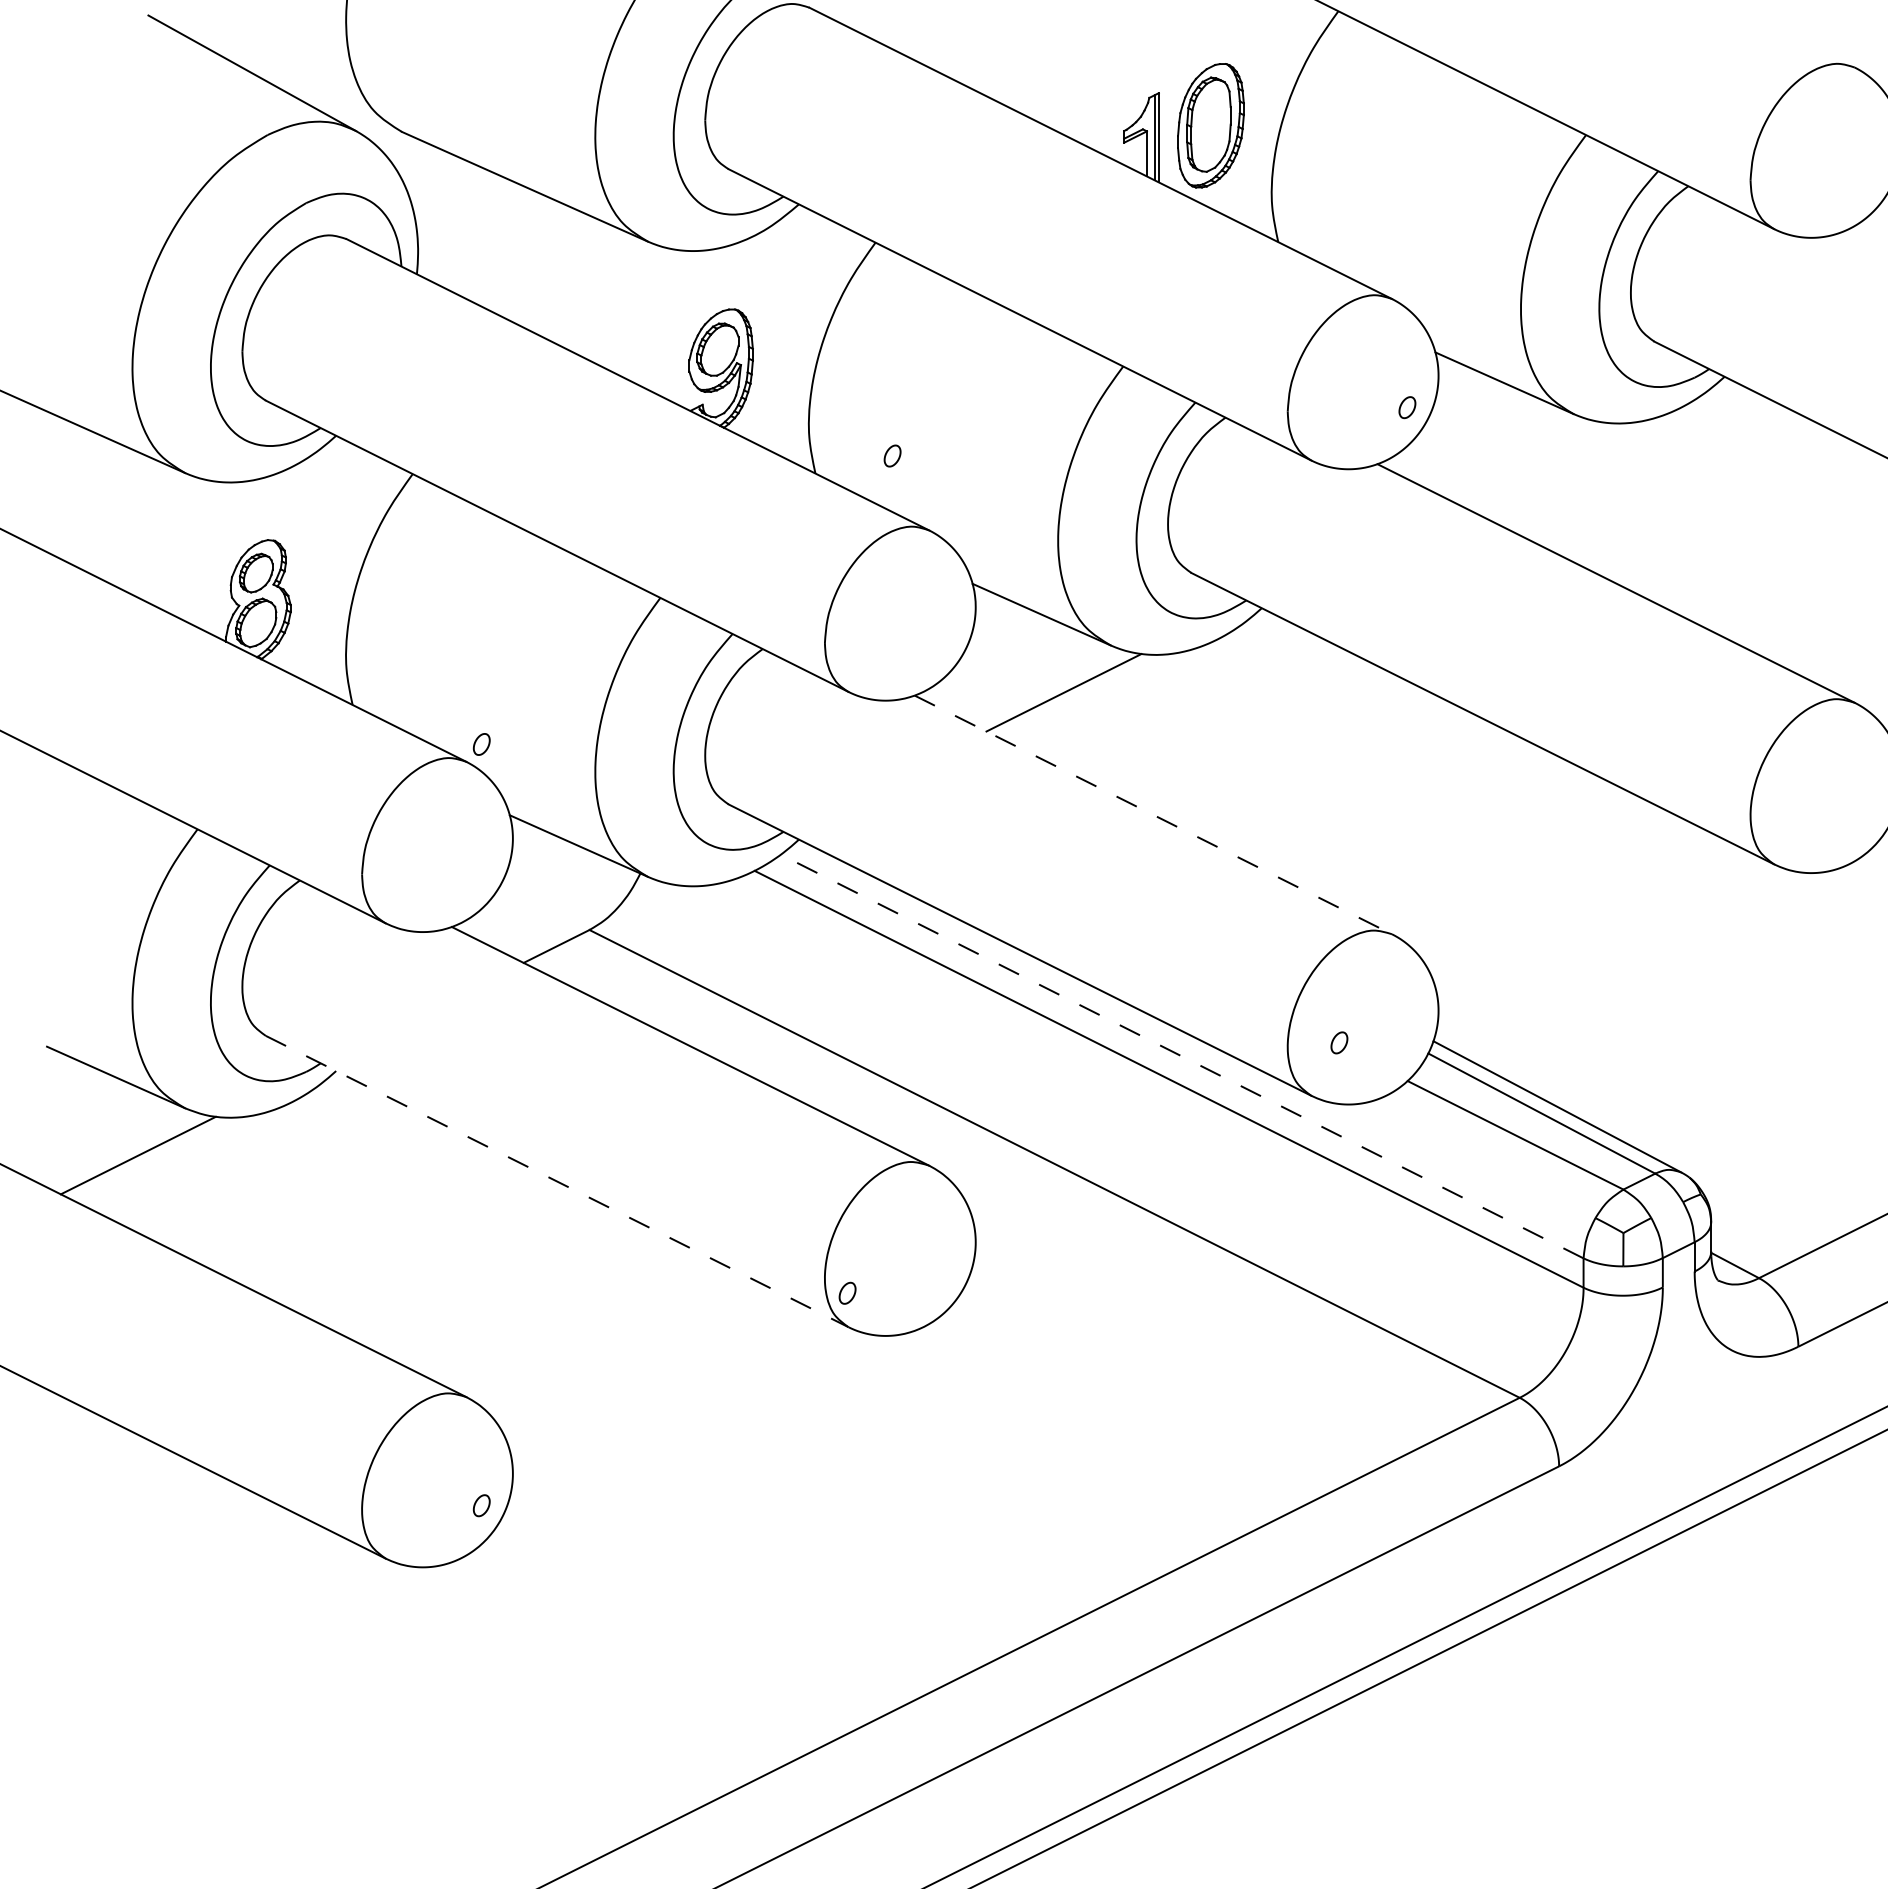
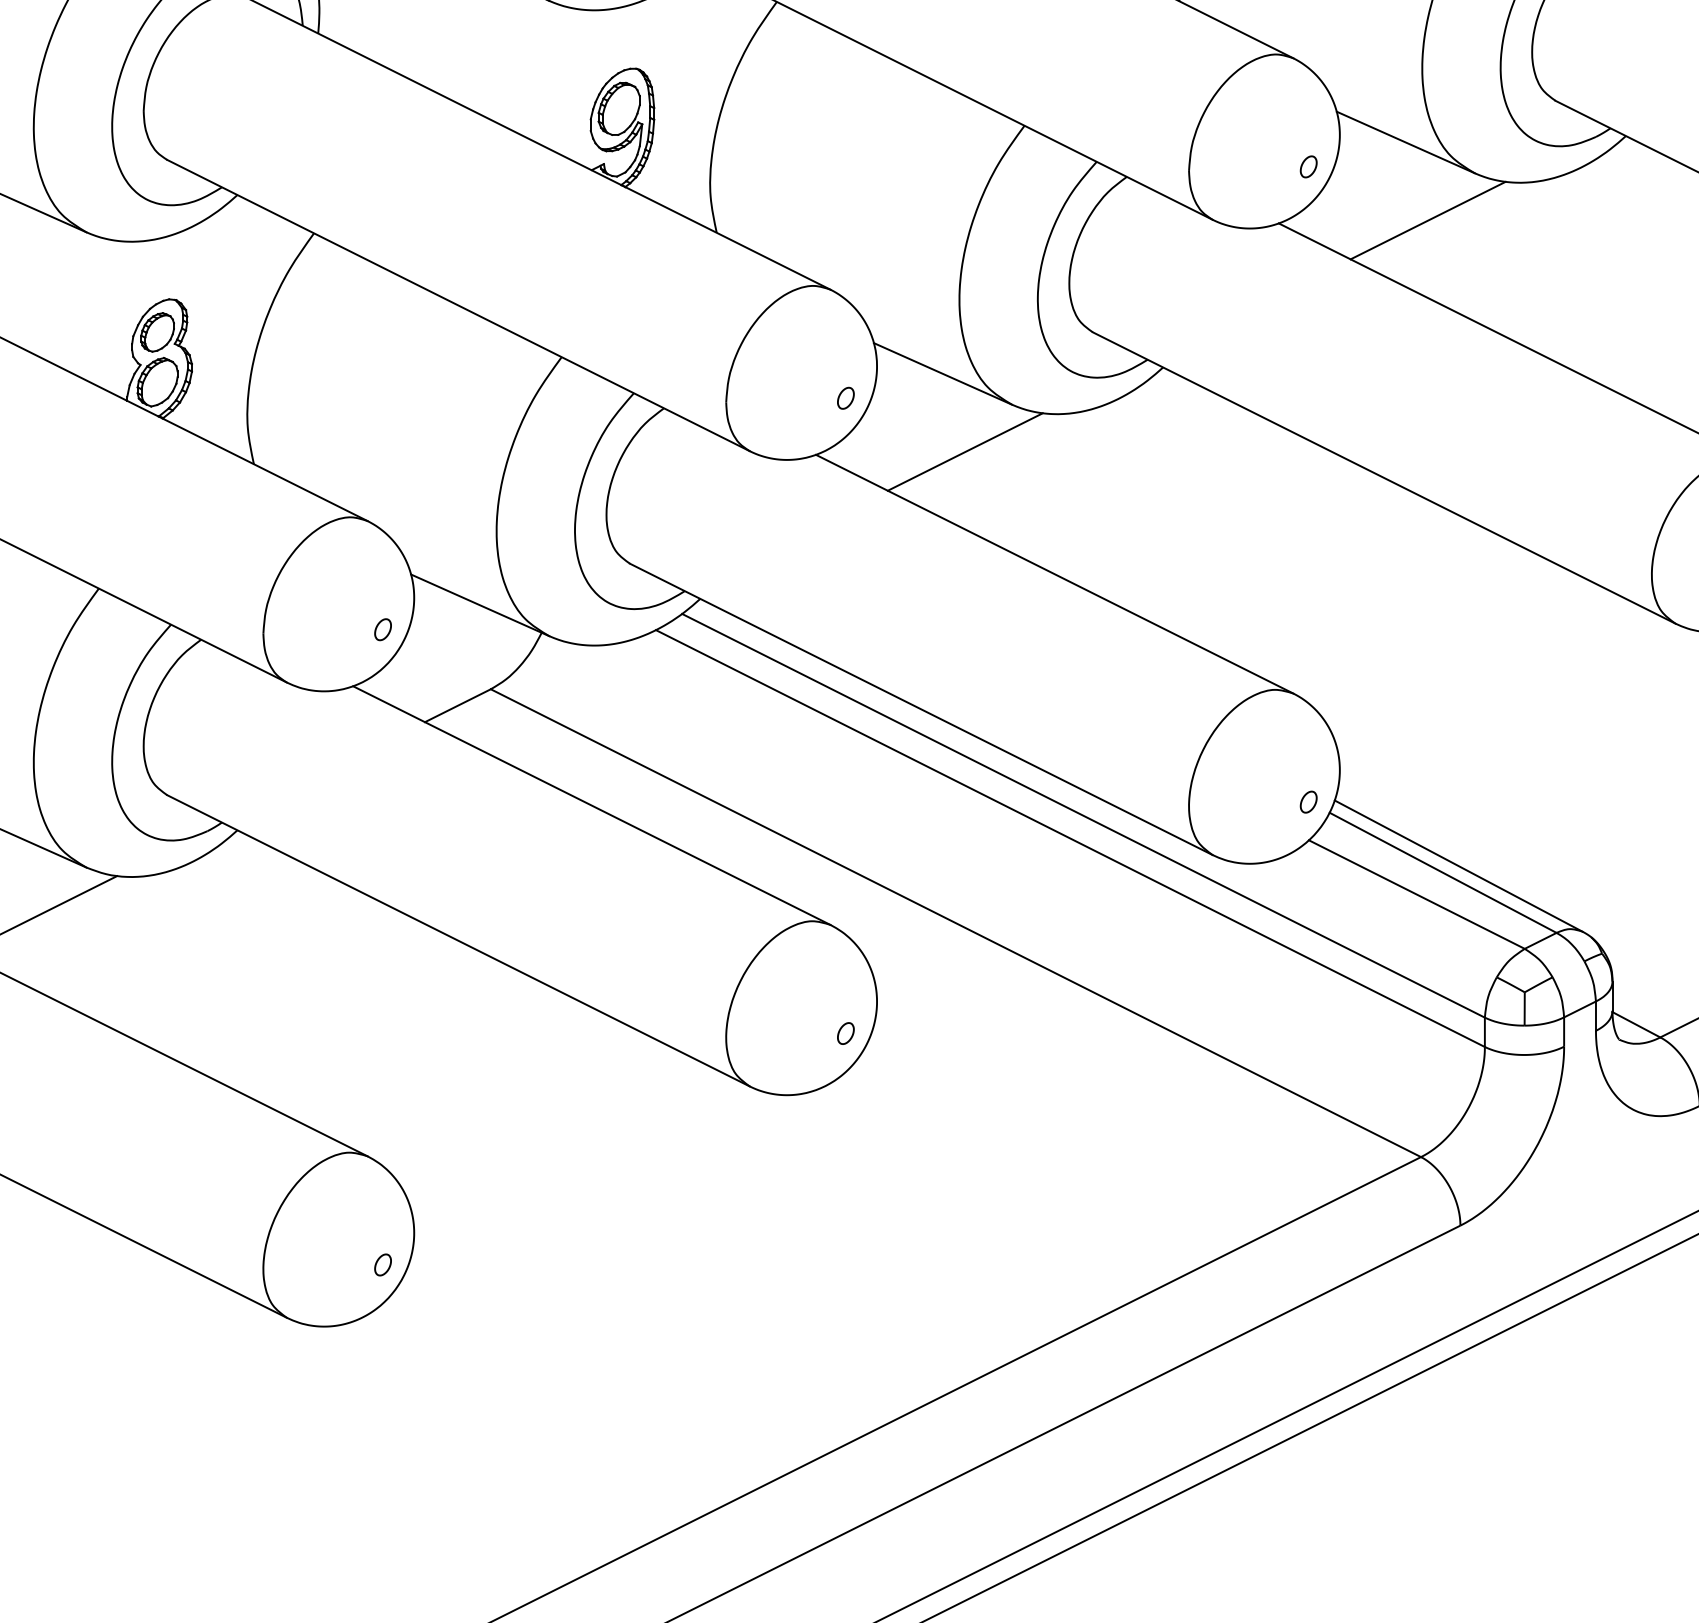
part: (892, 455) -> (845, 397), moved
line: (1526, 461) -> (1427, 220), added
part: (481, 744) -> (382, 629), moved
line: (1153, 814) -> (1054, 573), dashed -> solid
part: (1339, 1042) -> (1308, 801), moved
line: (1181, 1056) -> (1082, 815), dashed -> solid
line: (557, 1181) -> (458, 940), dashed -> solid
part: (847, 1292) -> (845, 1032), moved

